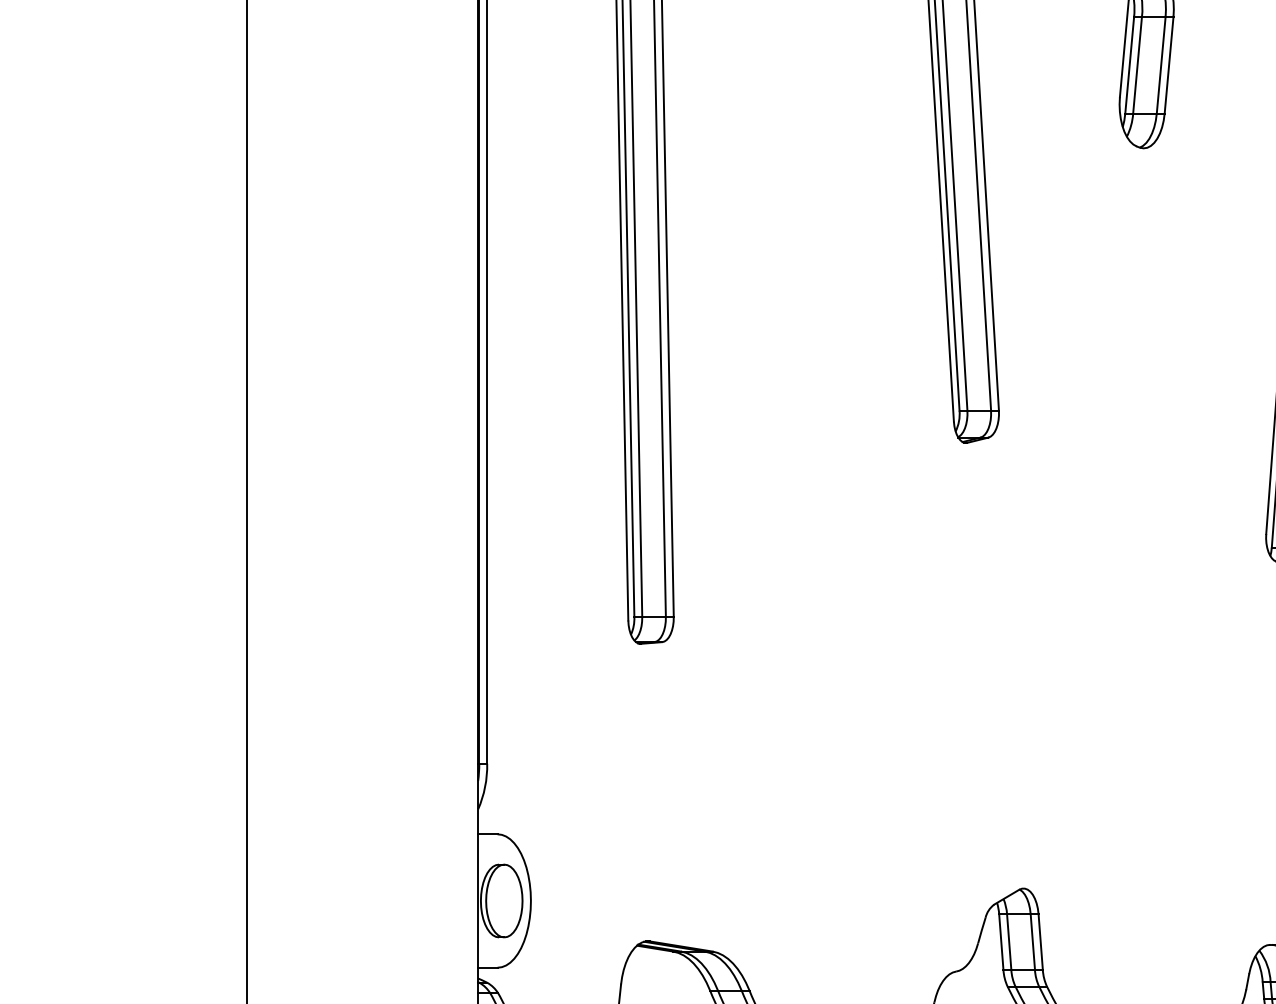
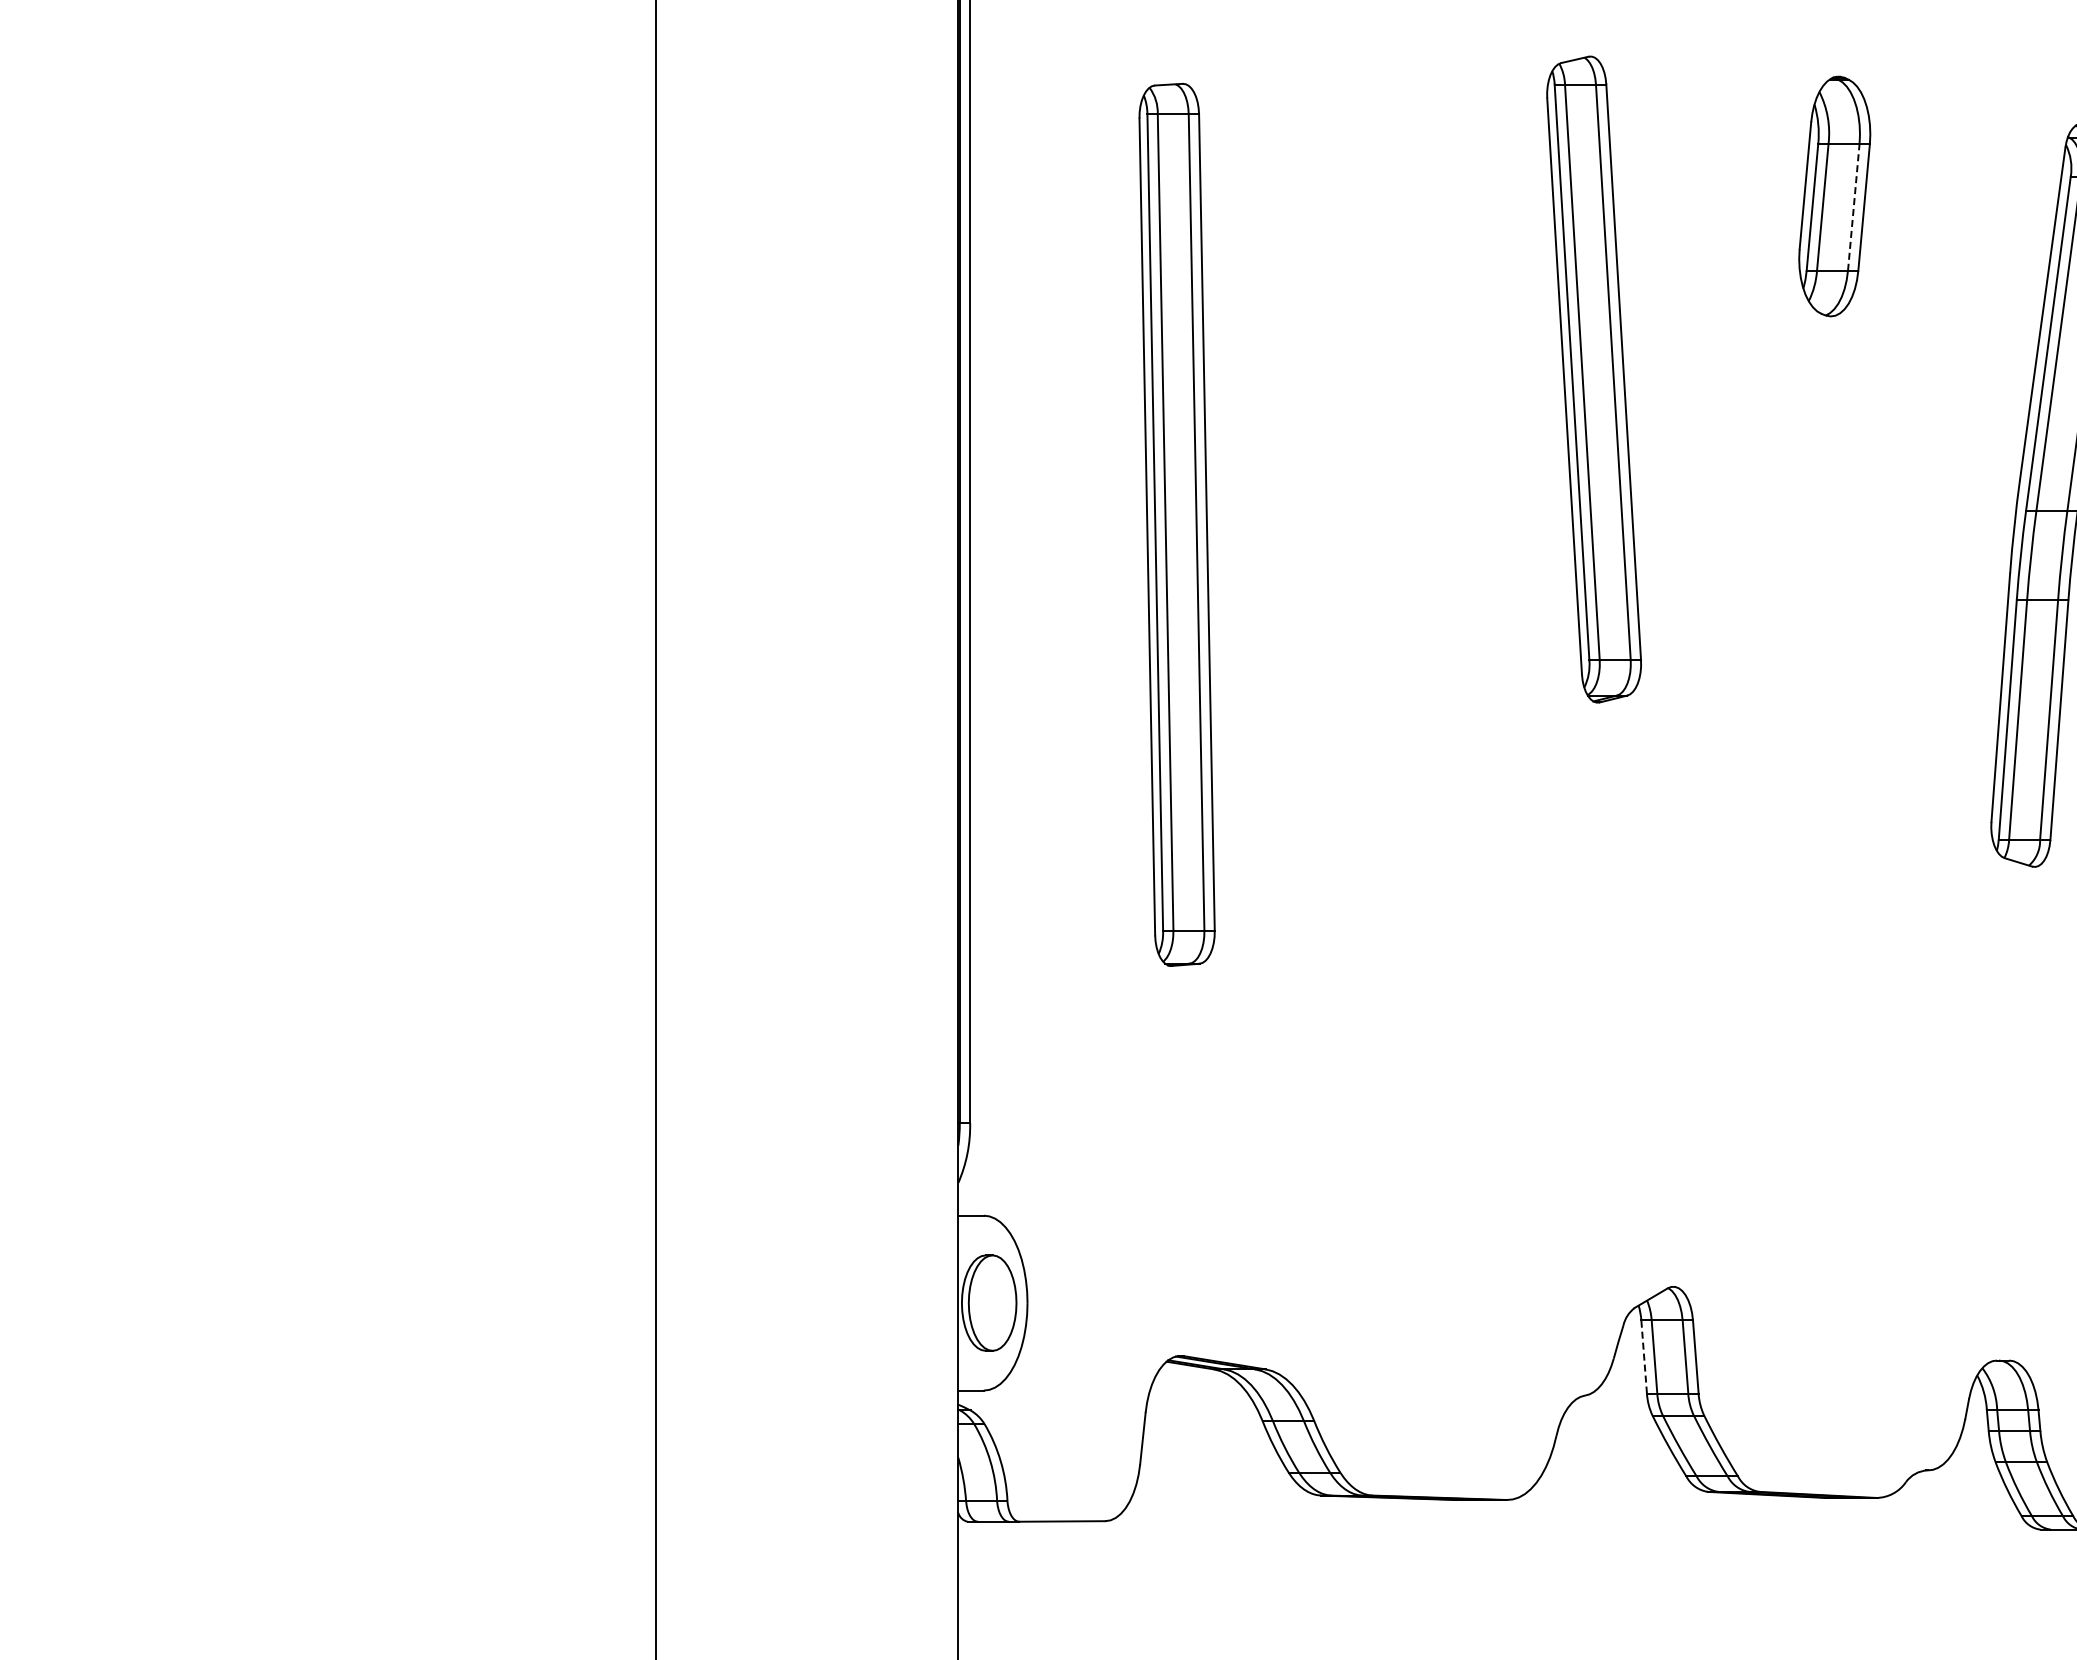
line: (1161, 65) -> (1853, 207), solid -> dashed
line: (1001, 941) -> (1644, 1356), solid -> dashed

